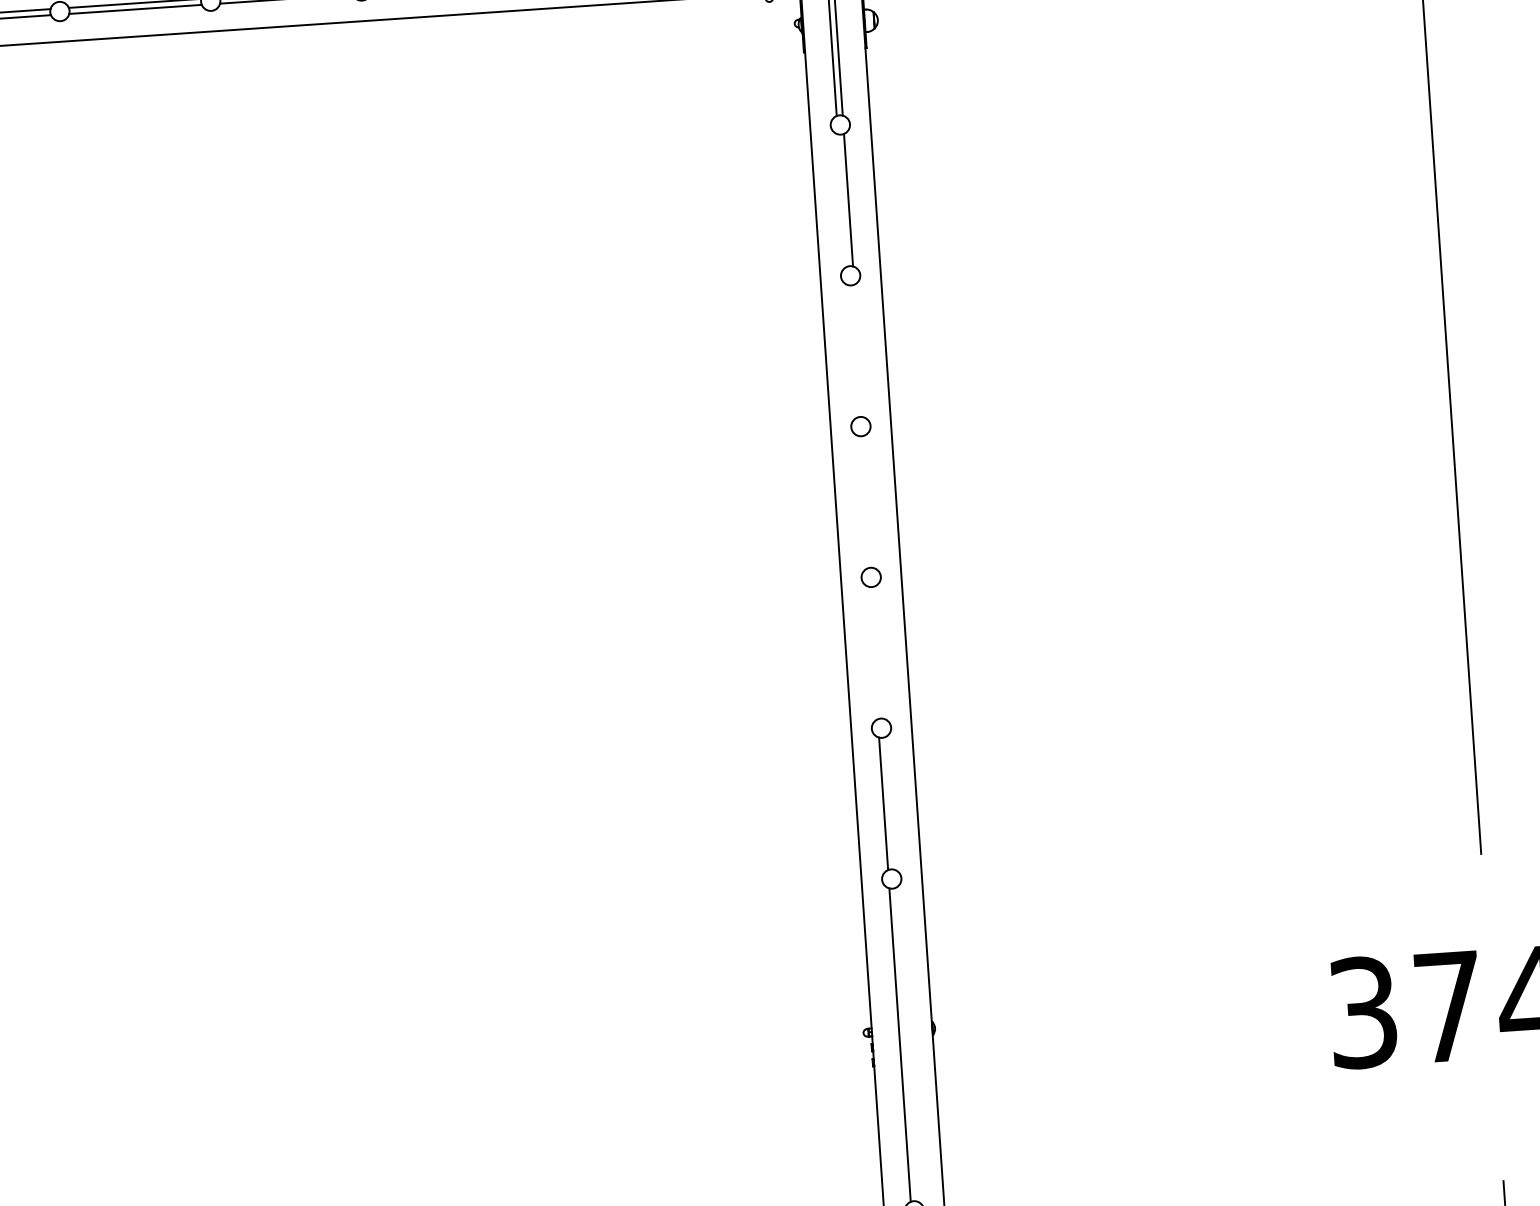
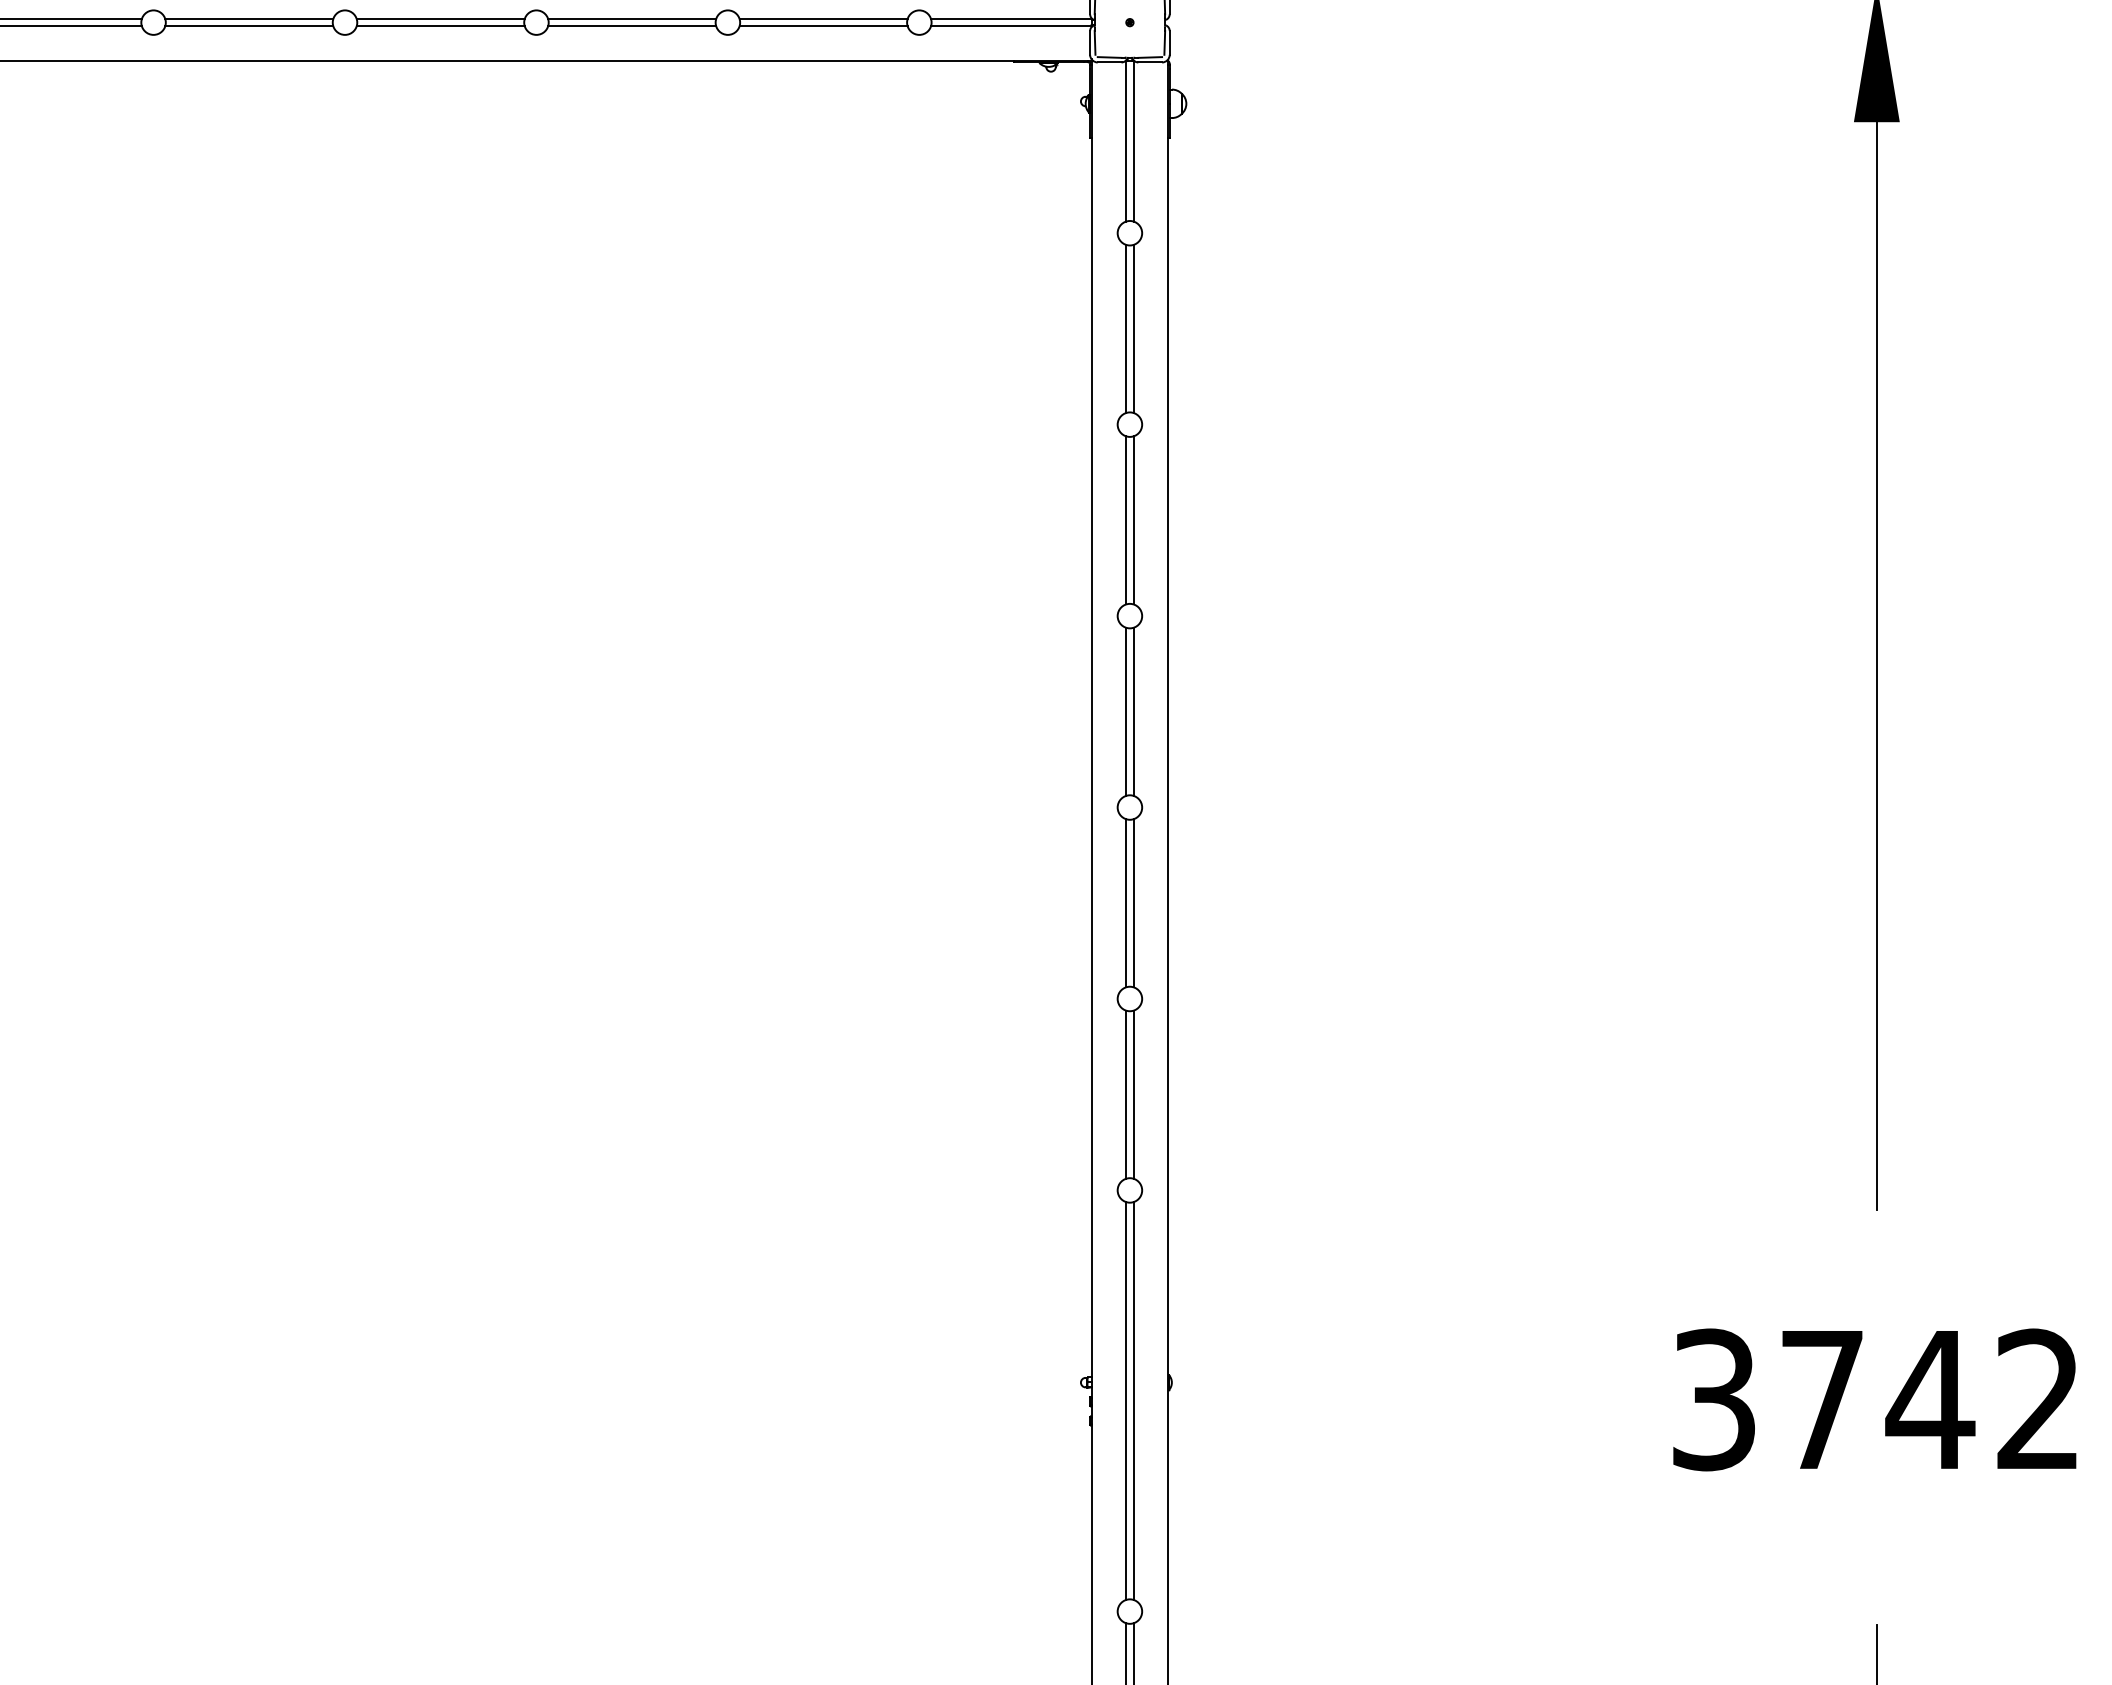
line: (842, 200) -> (1126, 328), added
line: (853, 351) -> (1126, 520), added
line: (858, 351) -> (1133, 520), added
line: (863, 501) -> (1126, 711), added
line: (868, 501) -> (1133, 711), added
line: (879, 652) -> (1133, 903), added
line: (873, 653) -> (1126, 903), added
line: (889, 803) -> (1133, 1094), added
line: (905, 1044) -> (1133, 1400), added

